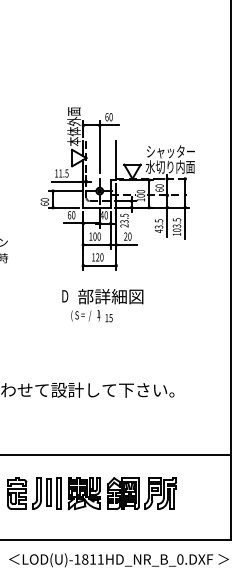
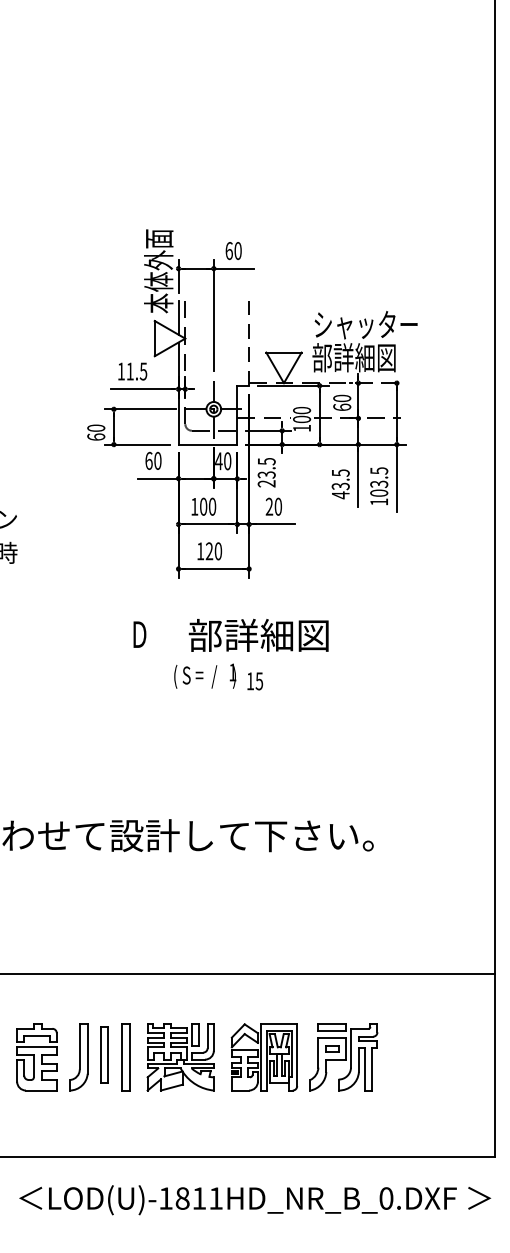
line: (116, 160) -> (249, 343), solid -> dashed
text: (169, 166) -> (363, 356), 水切り内面 -> 部詳細図
text: (107, 305) -> (251, 654), moved

